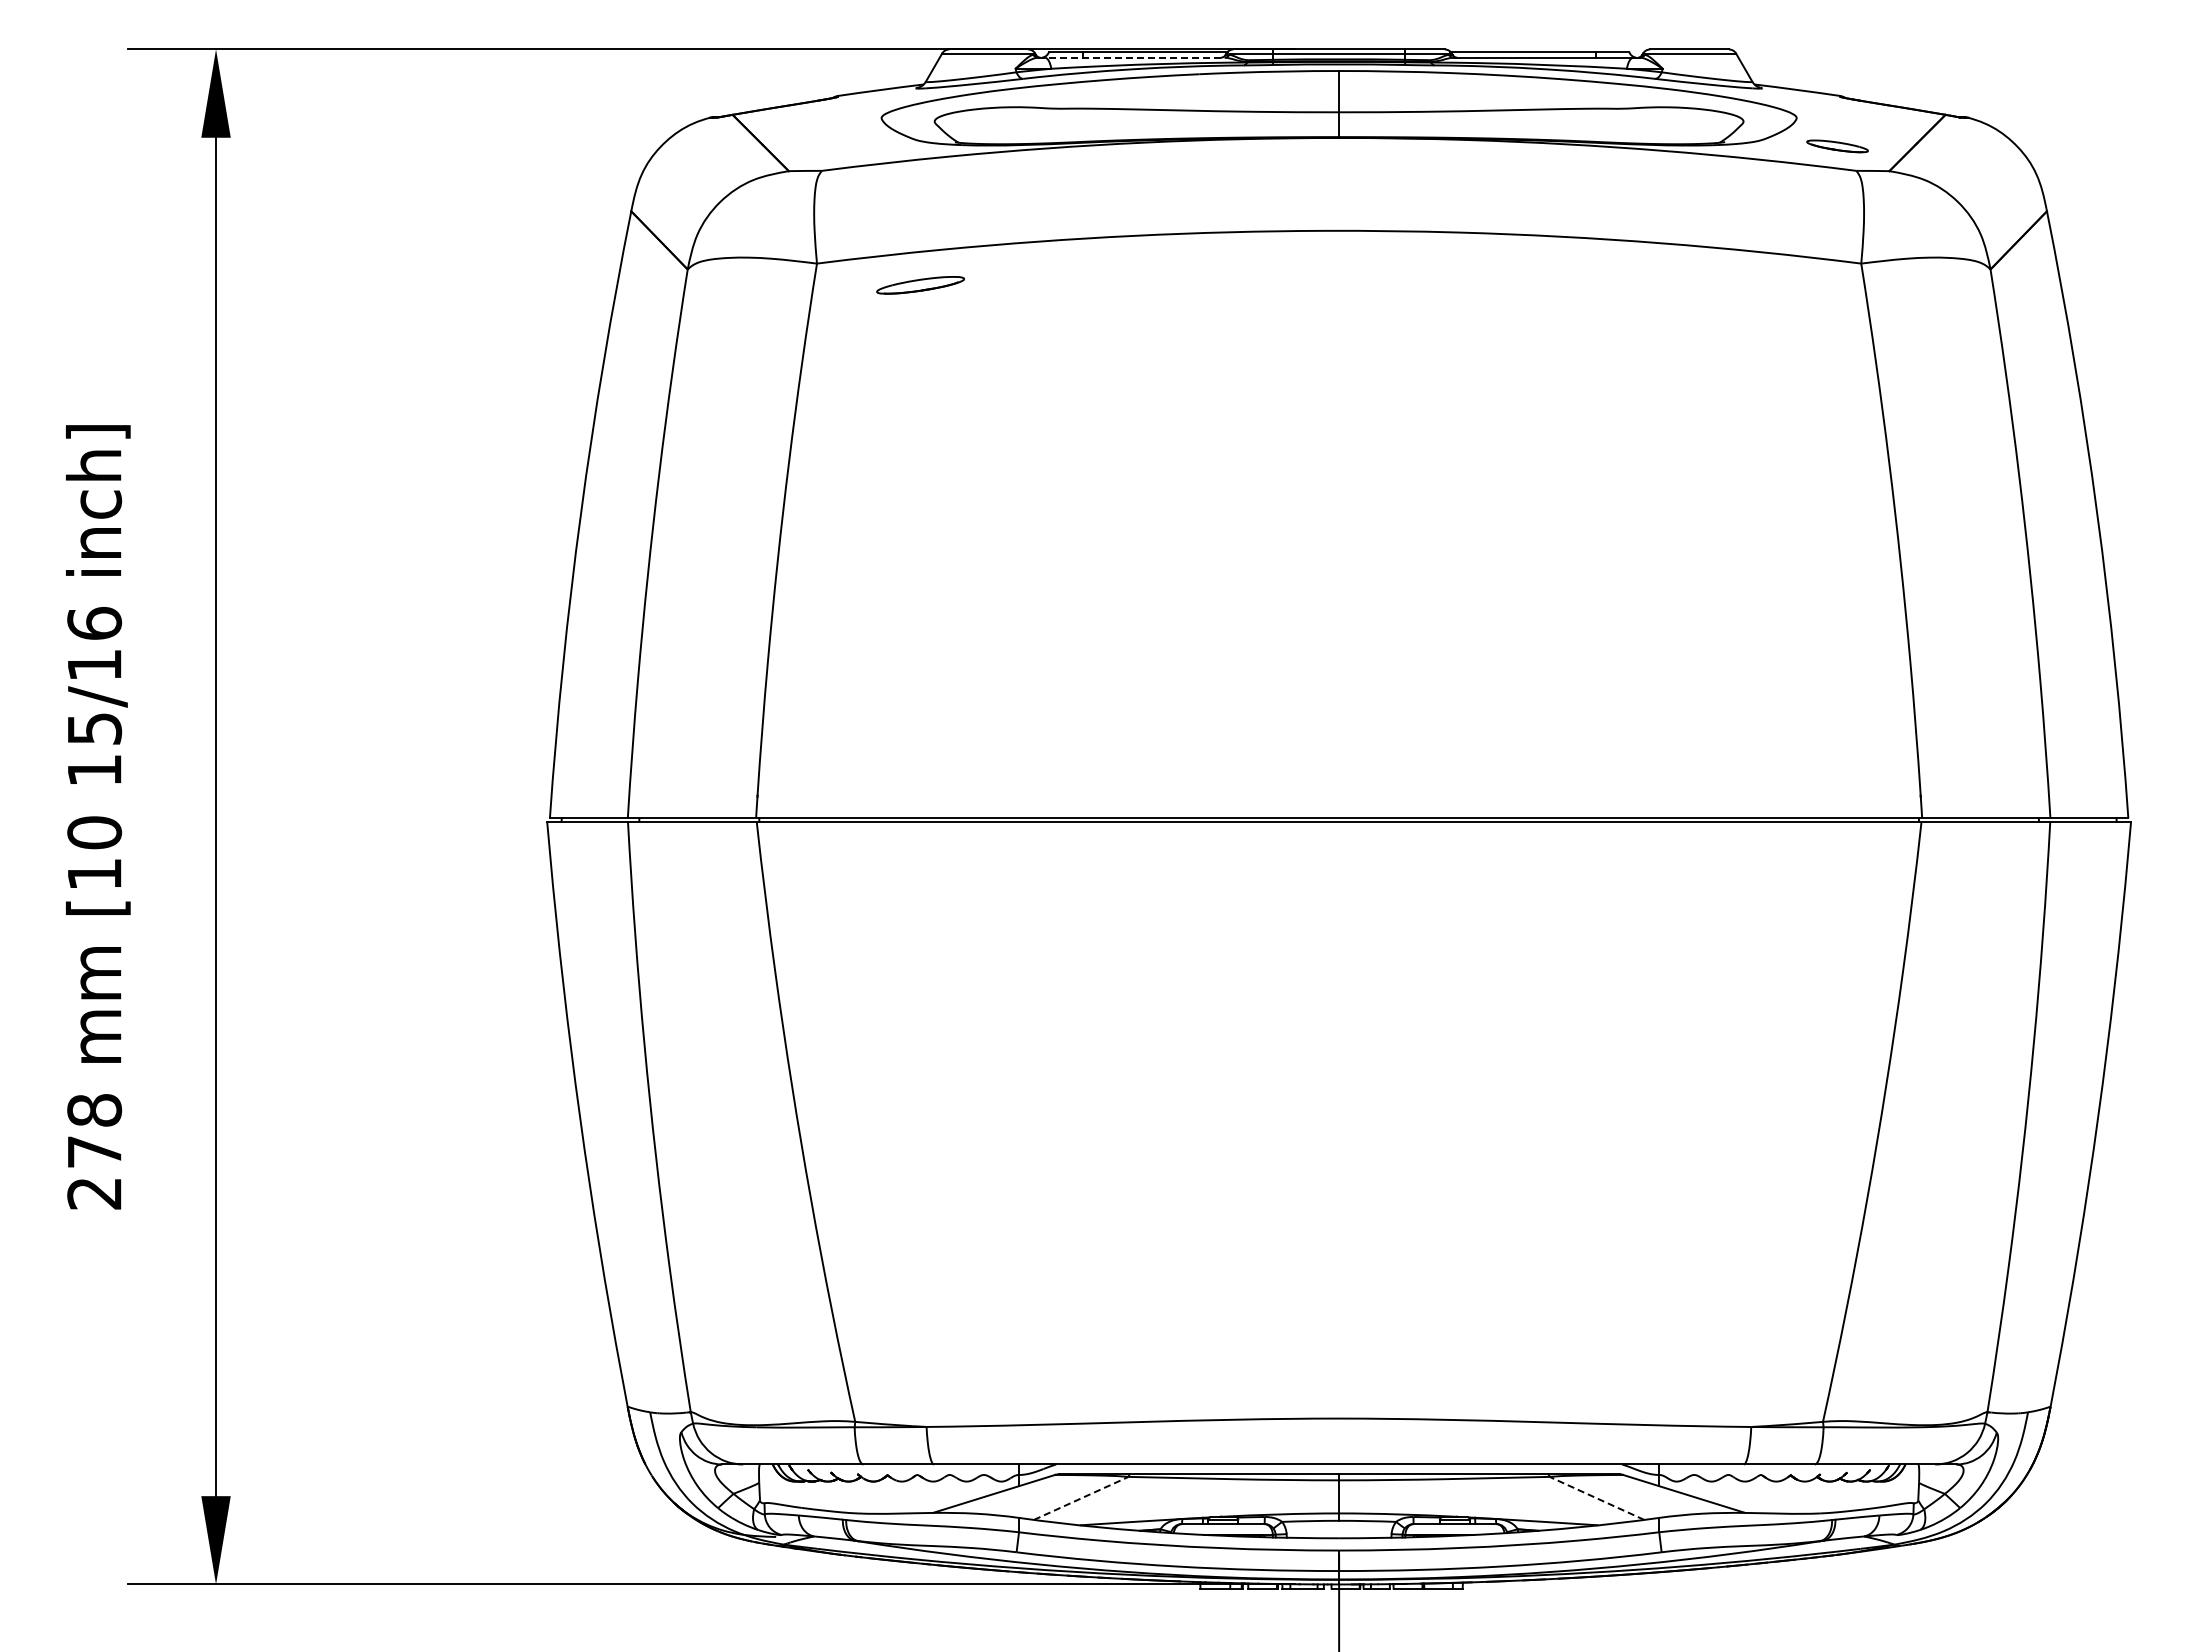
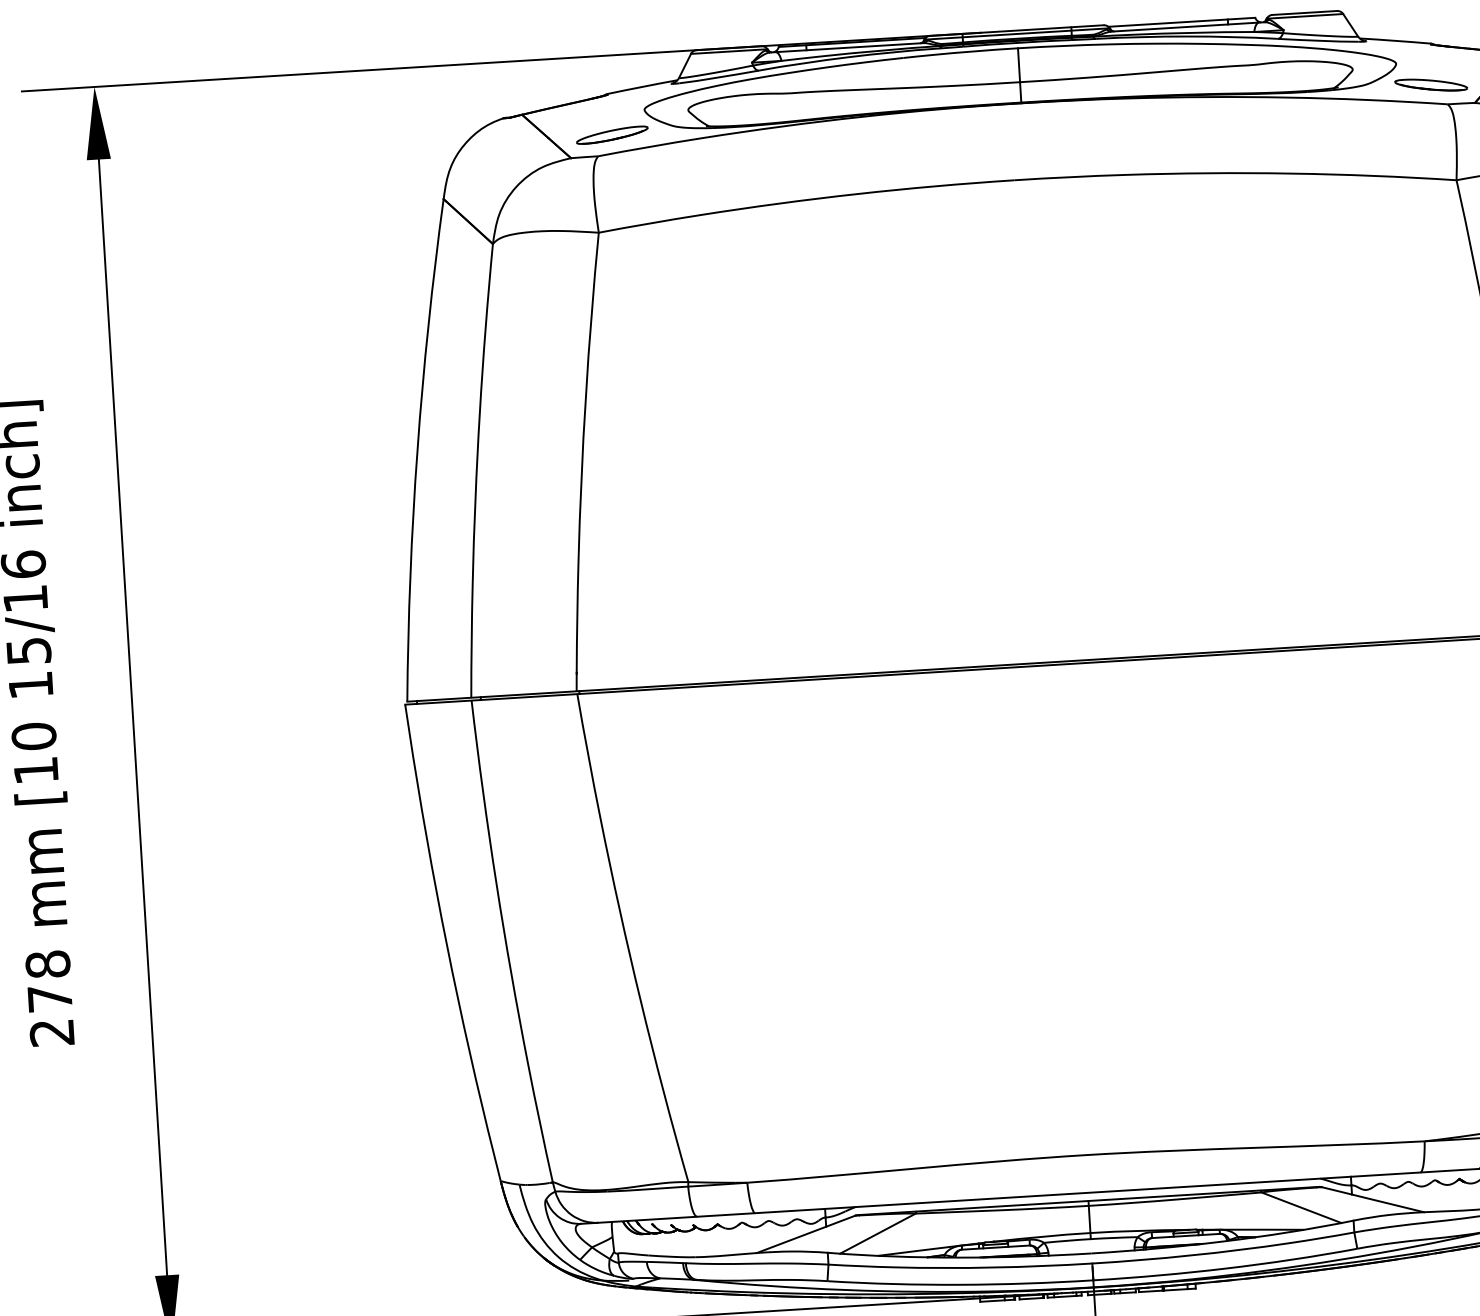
line: (1131, 57) -> (846, 47), dashed -> solid
part: (1837, 146) -> (1431, 85), size x1.43
part: (920, 285) -> (612, 135), moved
line: (1081, 1498) -> (878, 1233), dashed -> solid
line: (1596, 1498) -> (1301, 1207), dashed -> solid

